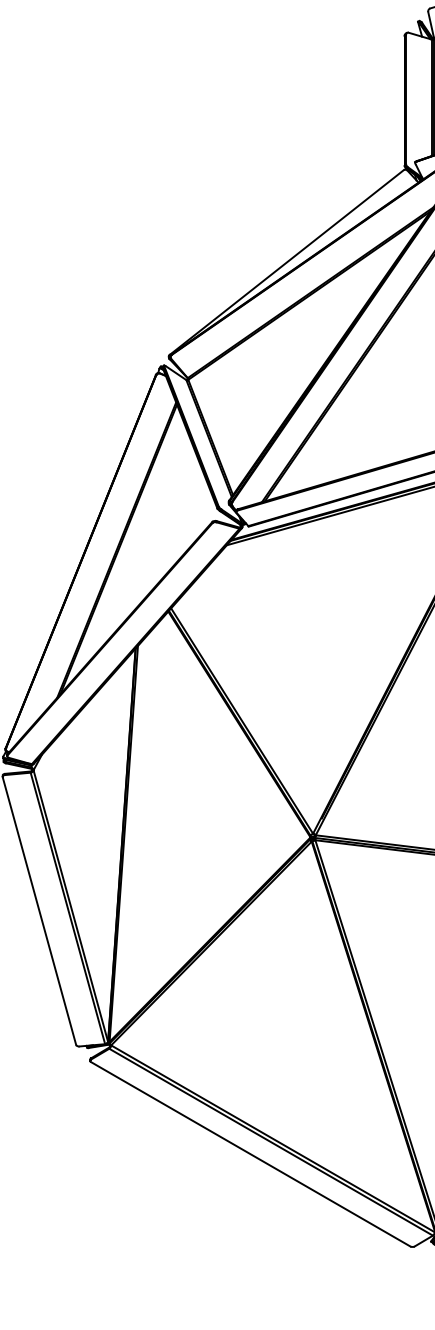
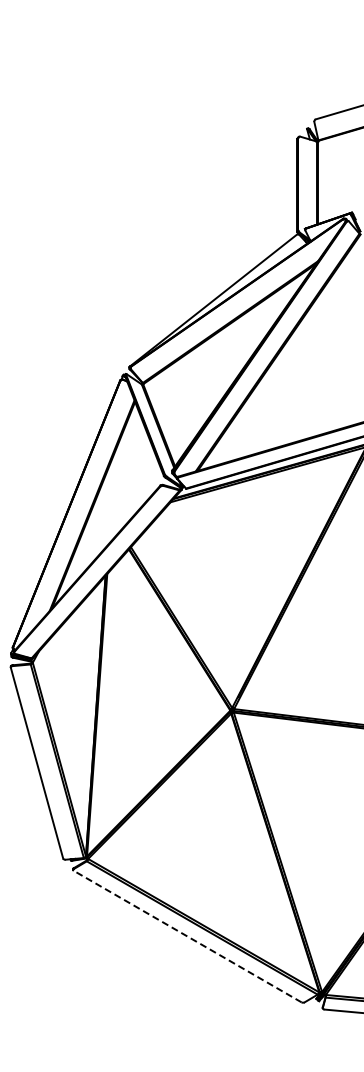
line: (250, 1154) -> (187, 936), solid -> dashed

